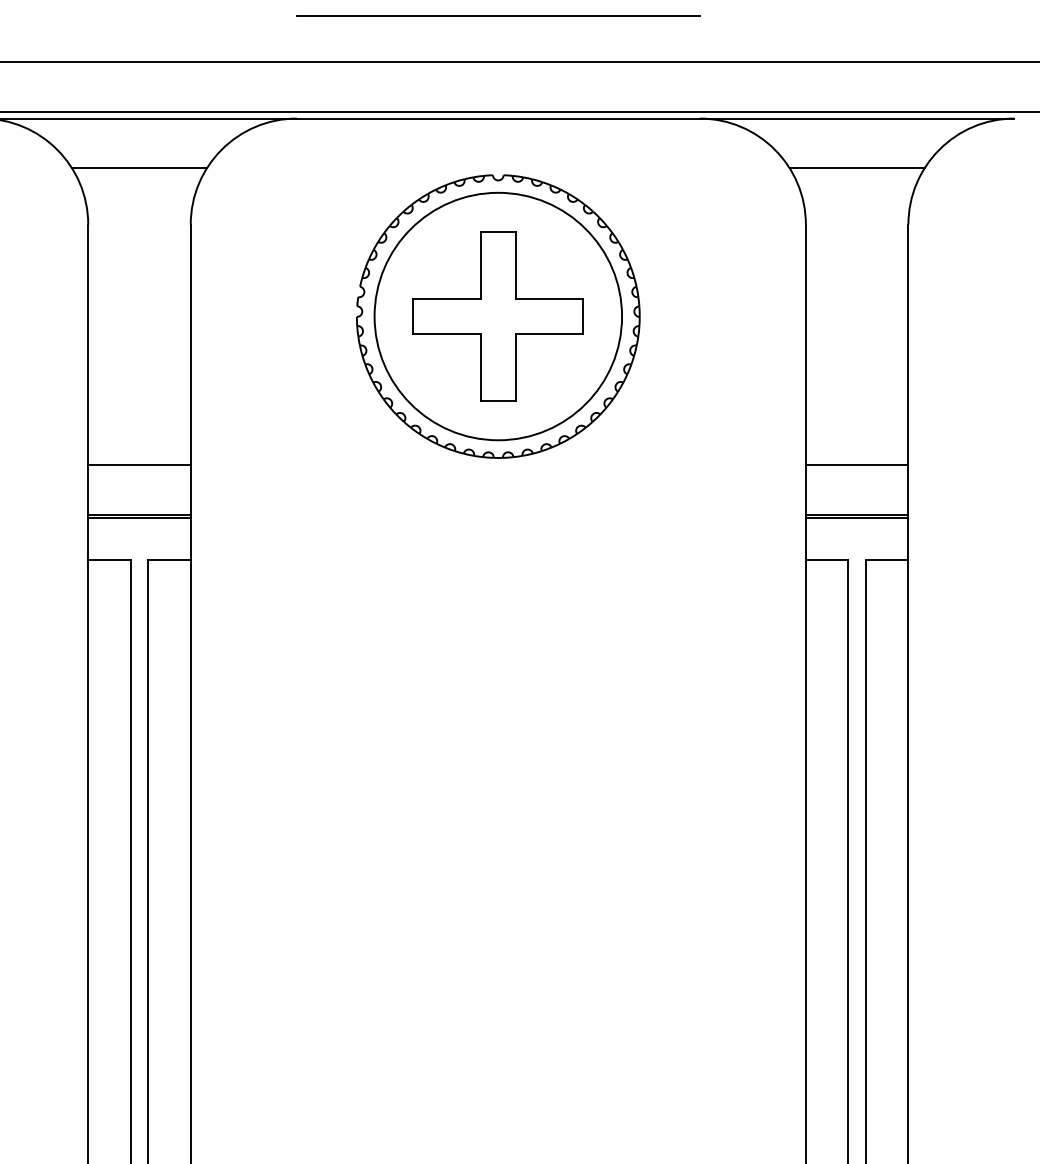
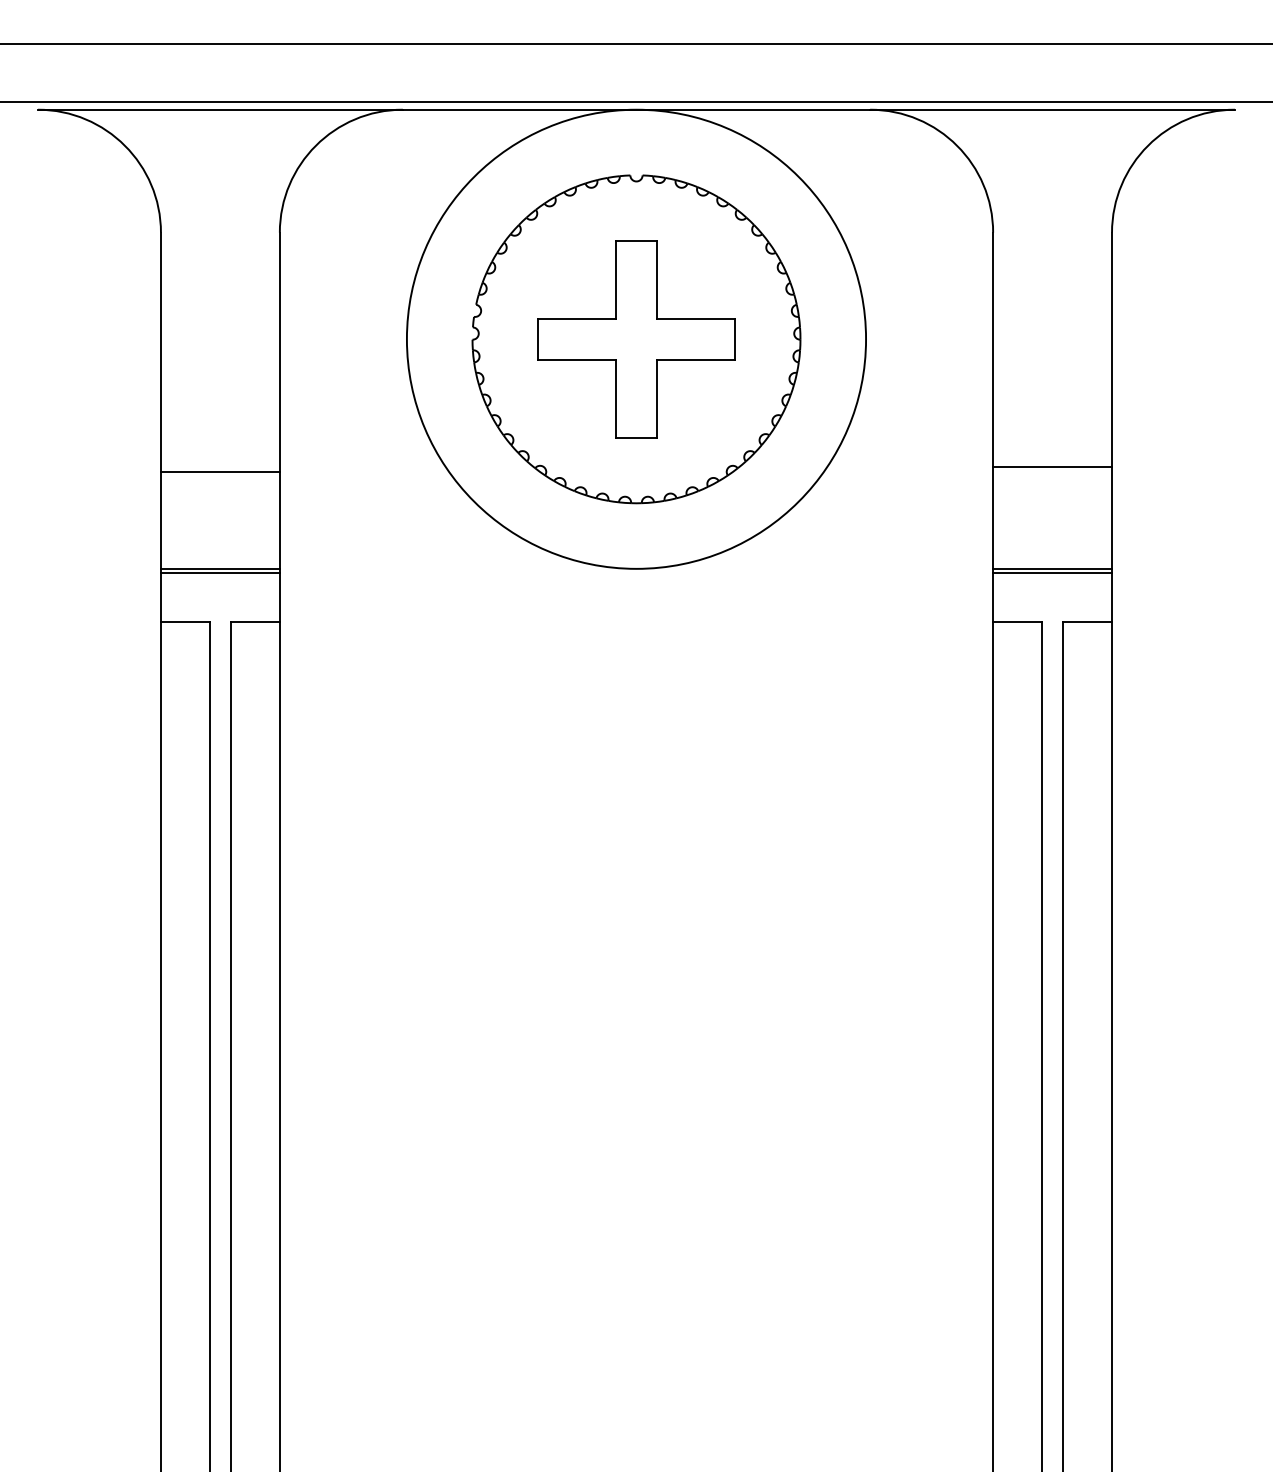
line: (139, 168) -> (220, 167), removed
line: (857, 168) -> (1052, 167), removed
circle: (498, 315) -> (636, 338), size x1.6
line: (138, 465) -> (219, 472), moved
line: (857, 465) -> (1052, 467), moved

